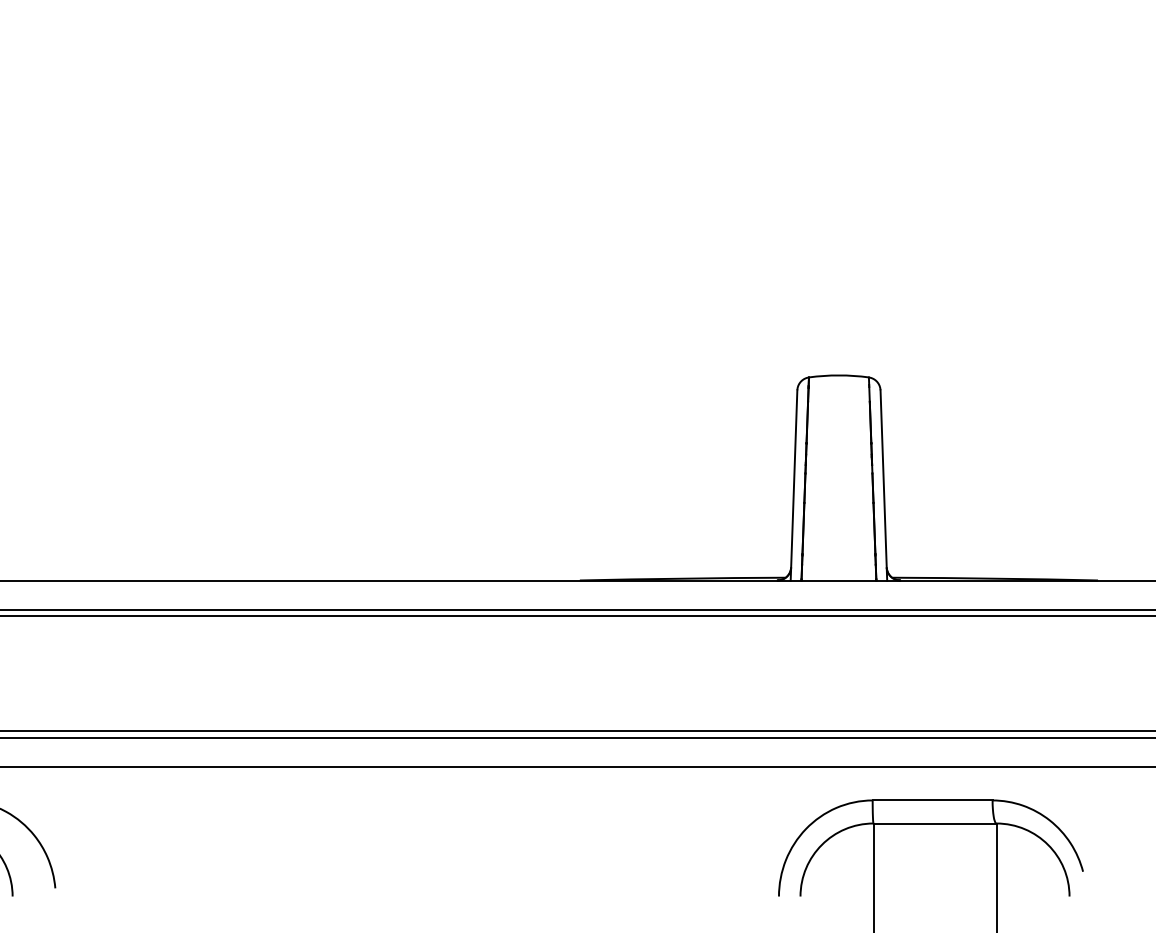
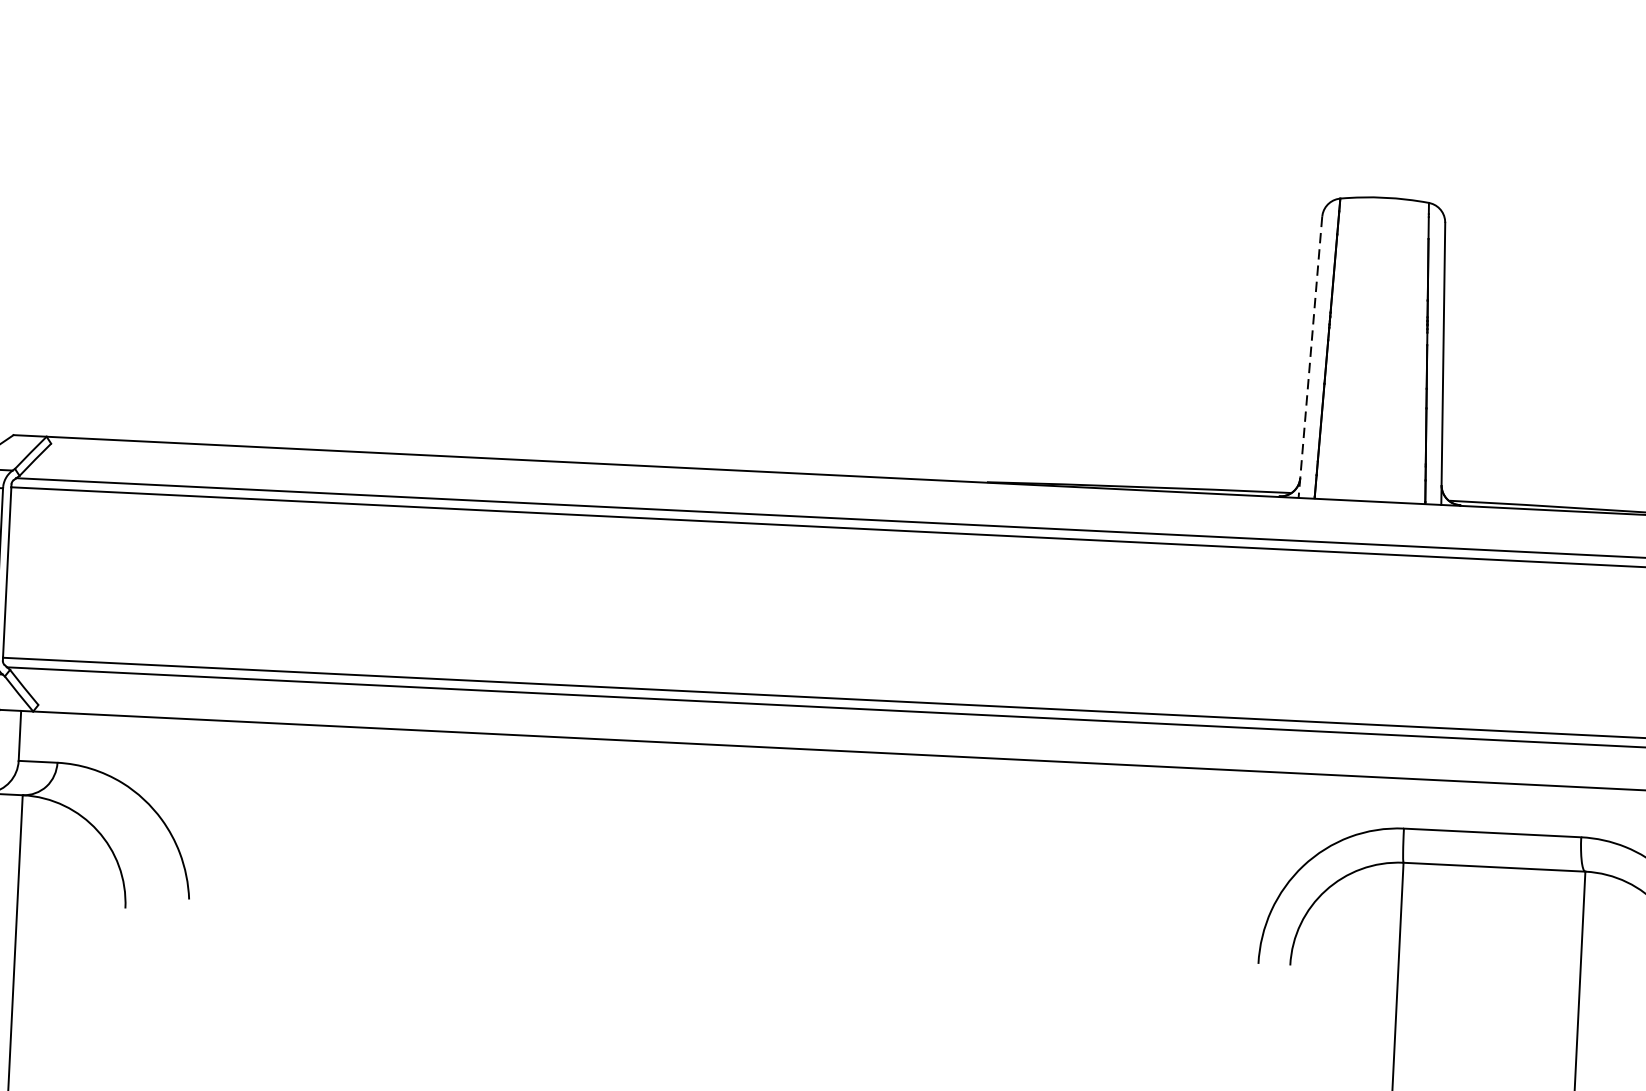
line: (794, 486) -> (1311, 358), solid -> dashed

